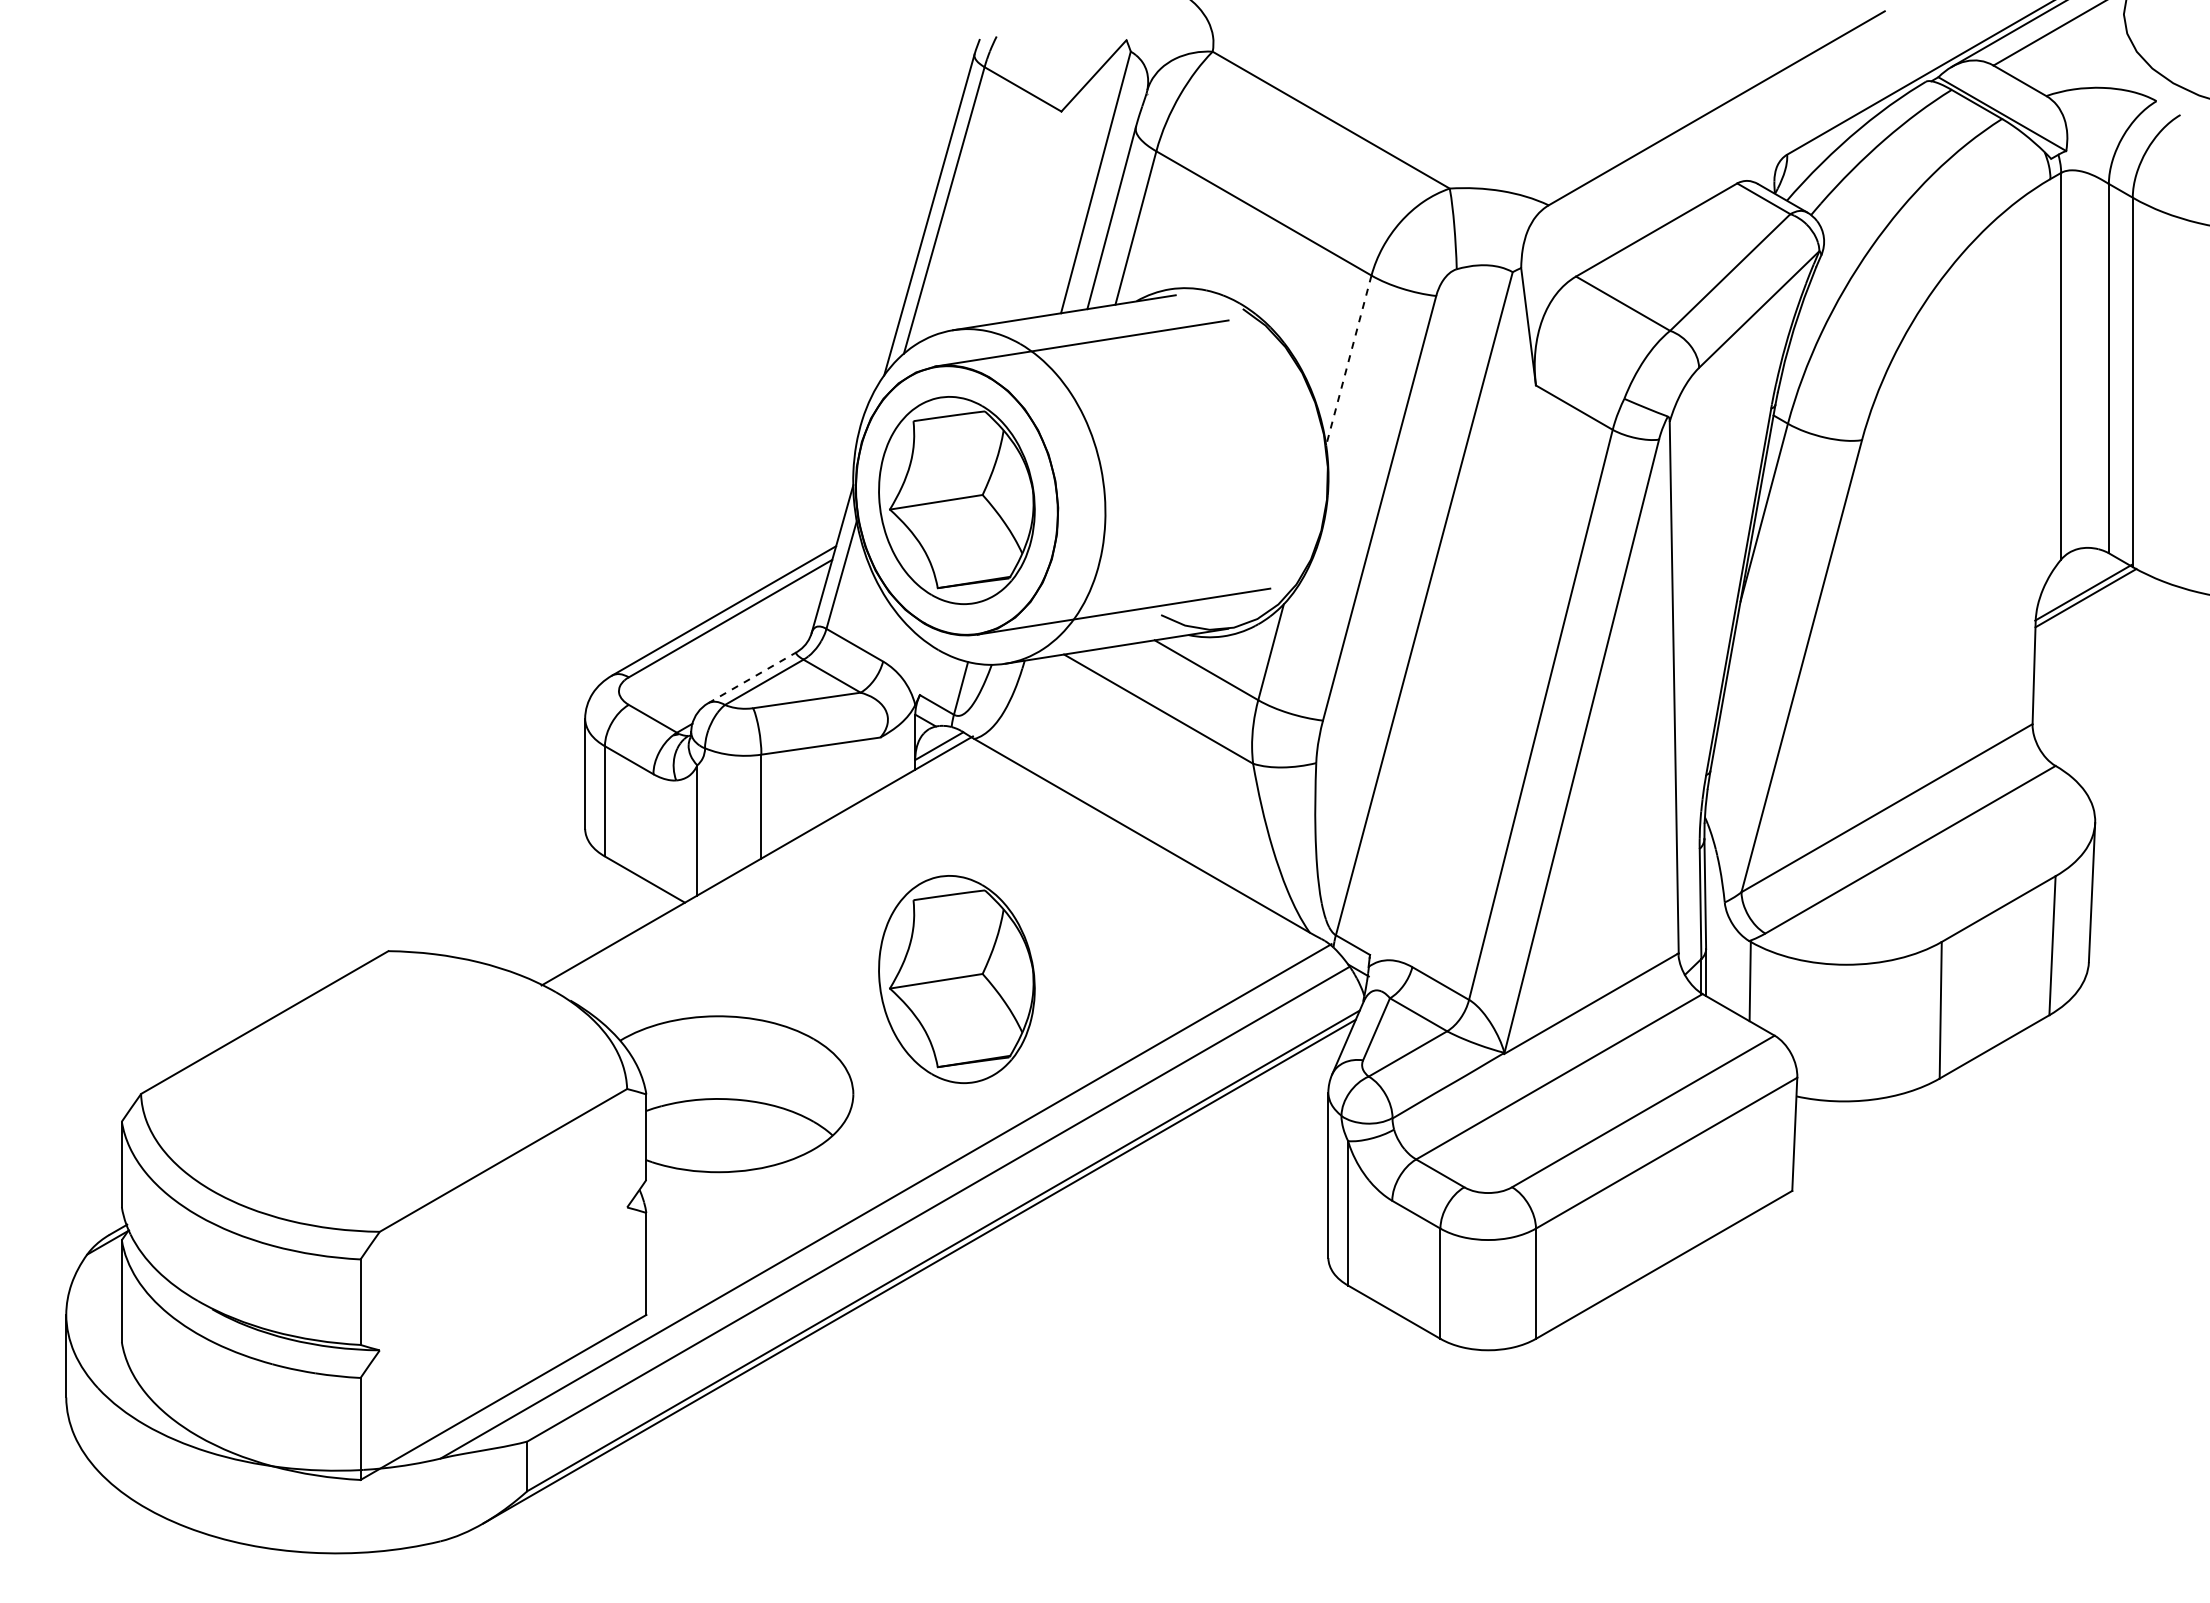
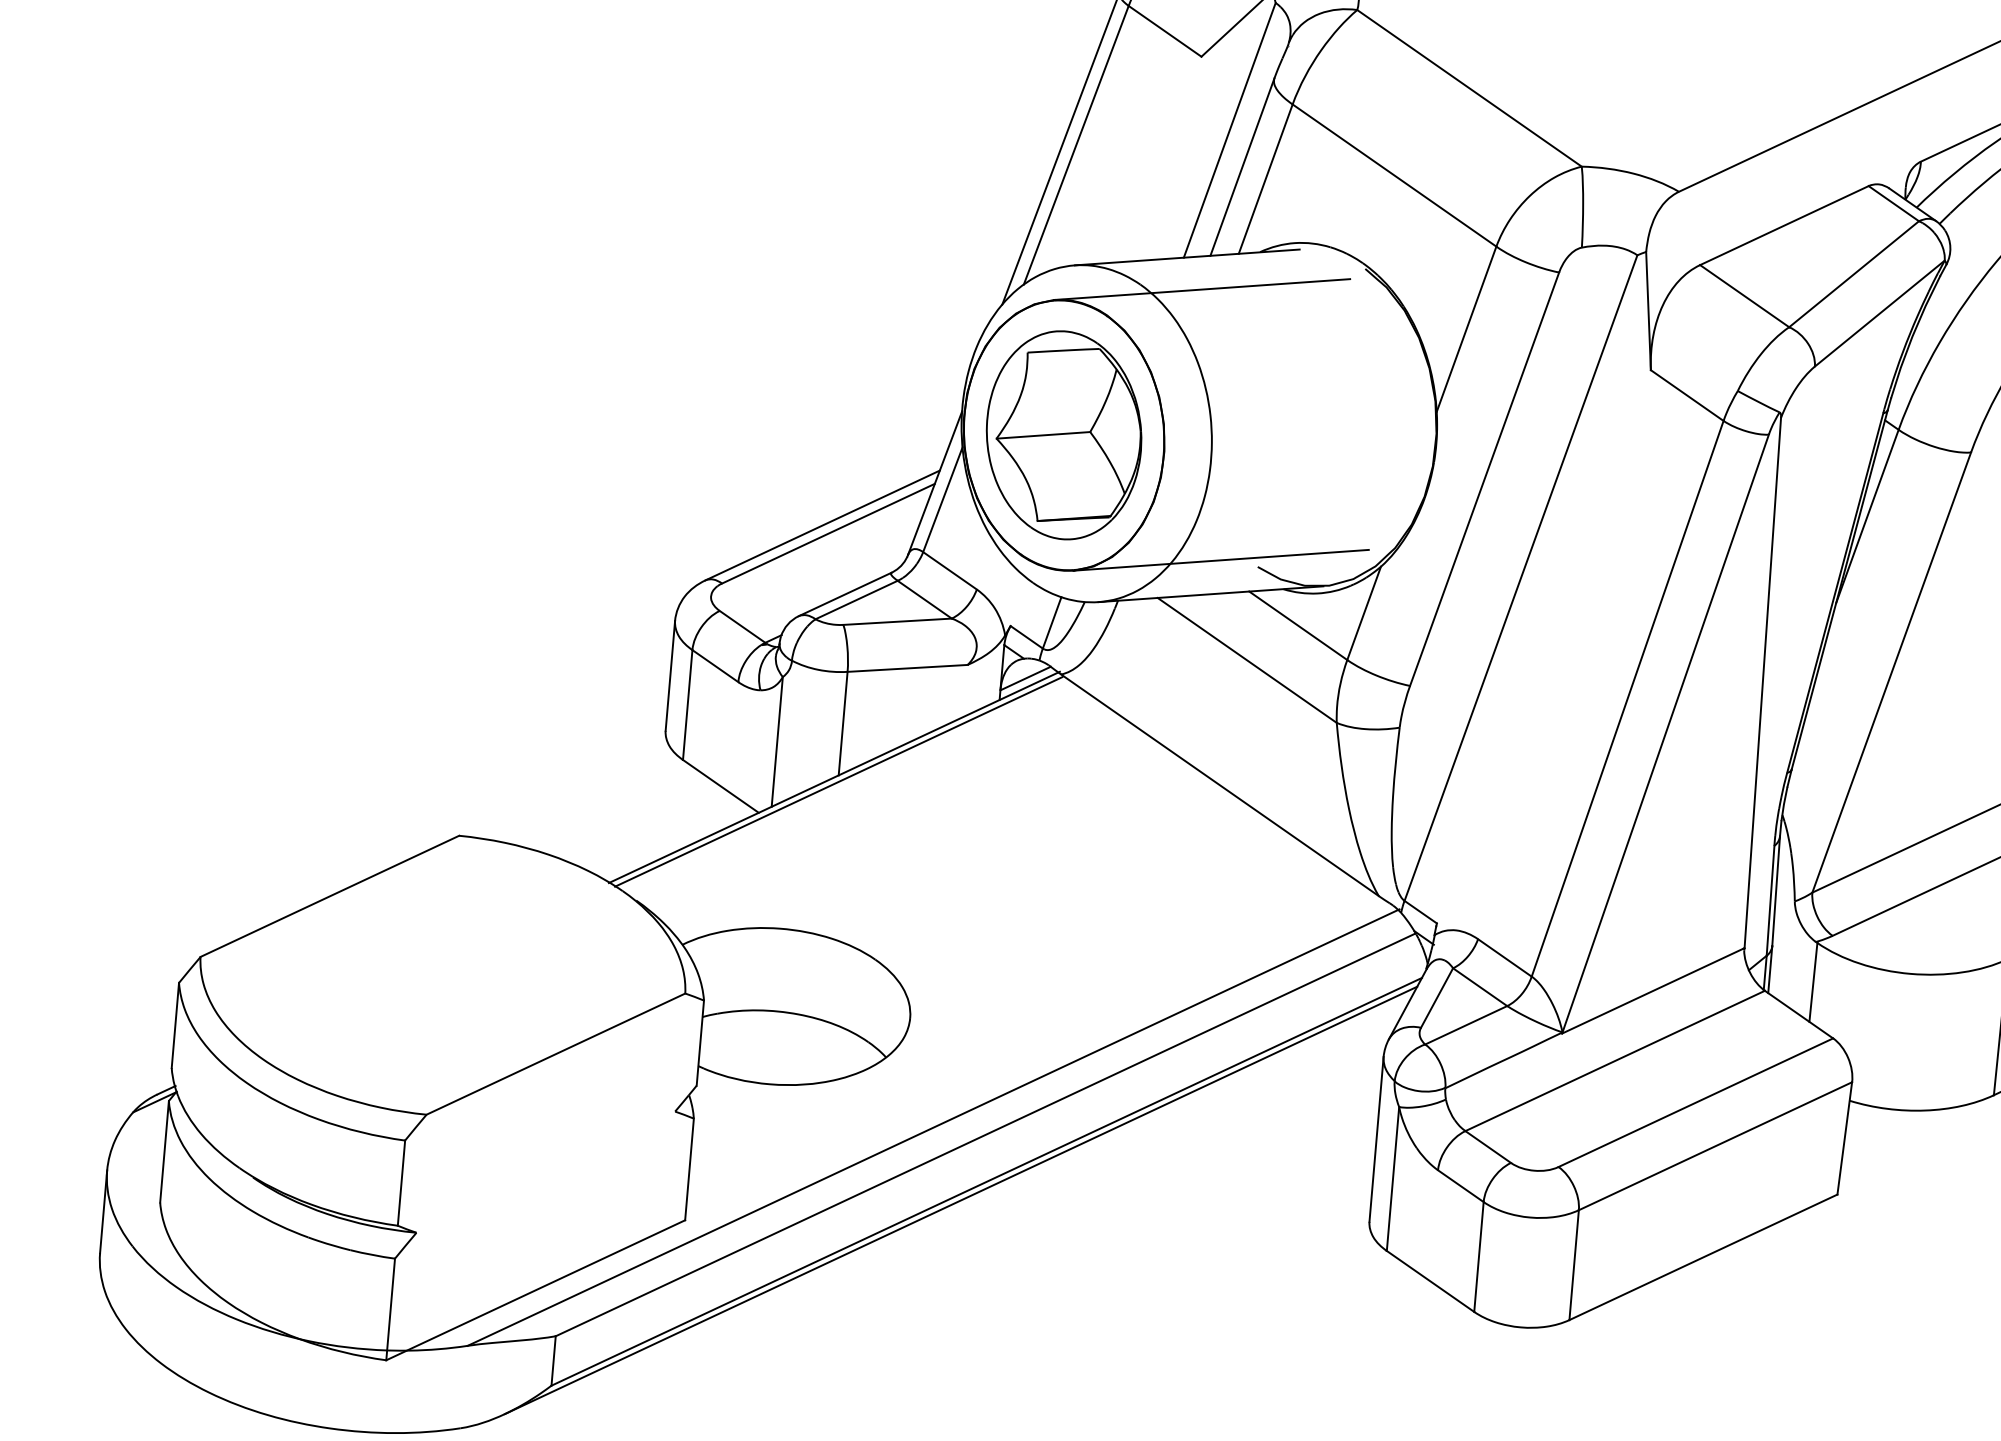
line: (1348, 360) -> (1466, 329), dashed -> solid
line: (752, 677) -> (845, 594), dashed -> solid
line: (761, 864) -> (838, 781), added
part: (956, 979) -> (1022, 912), removed

